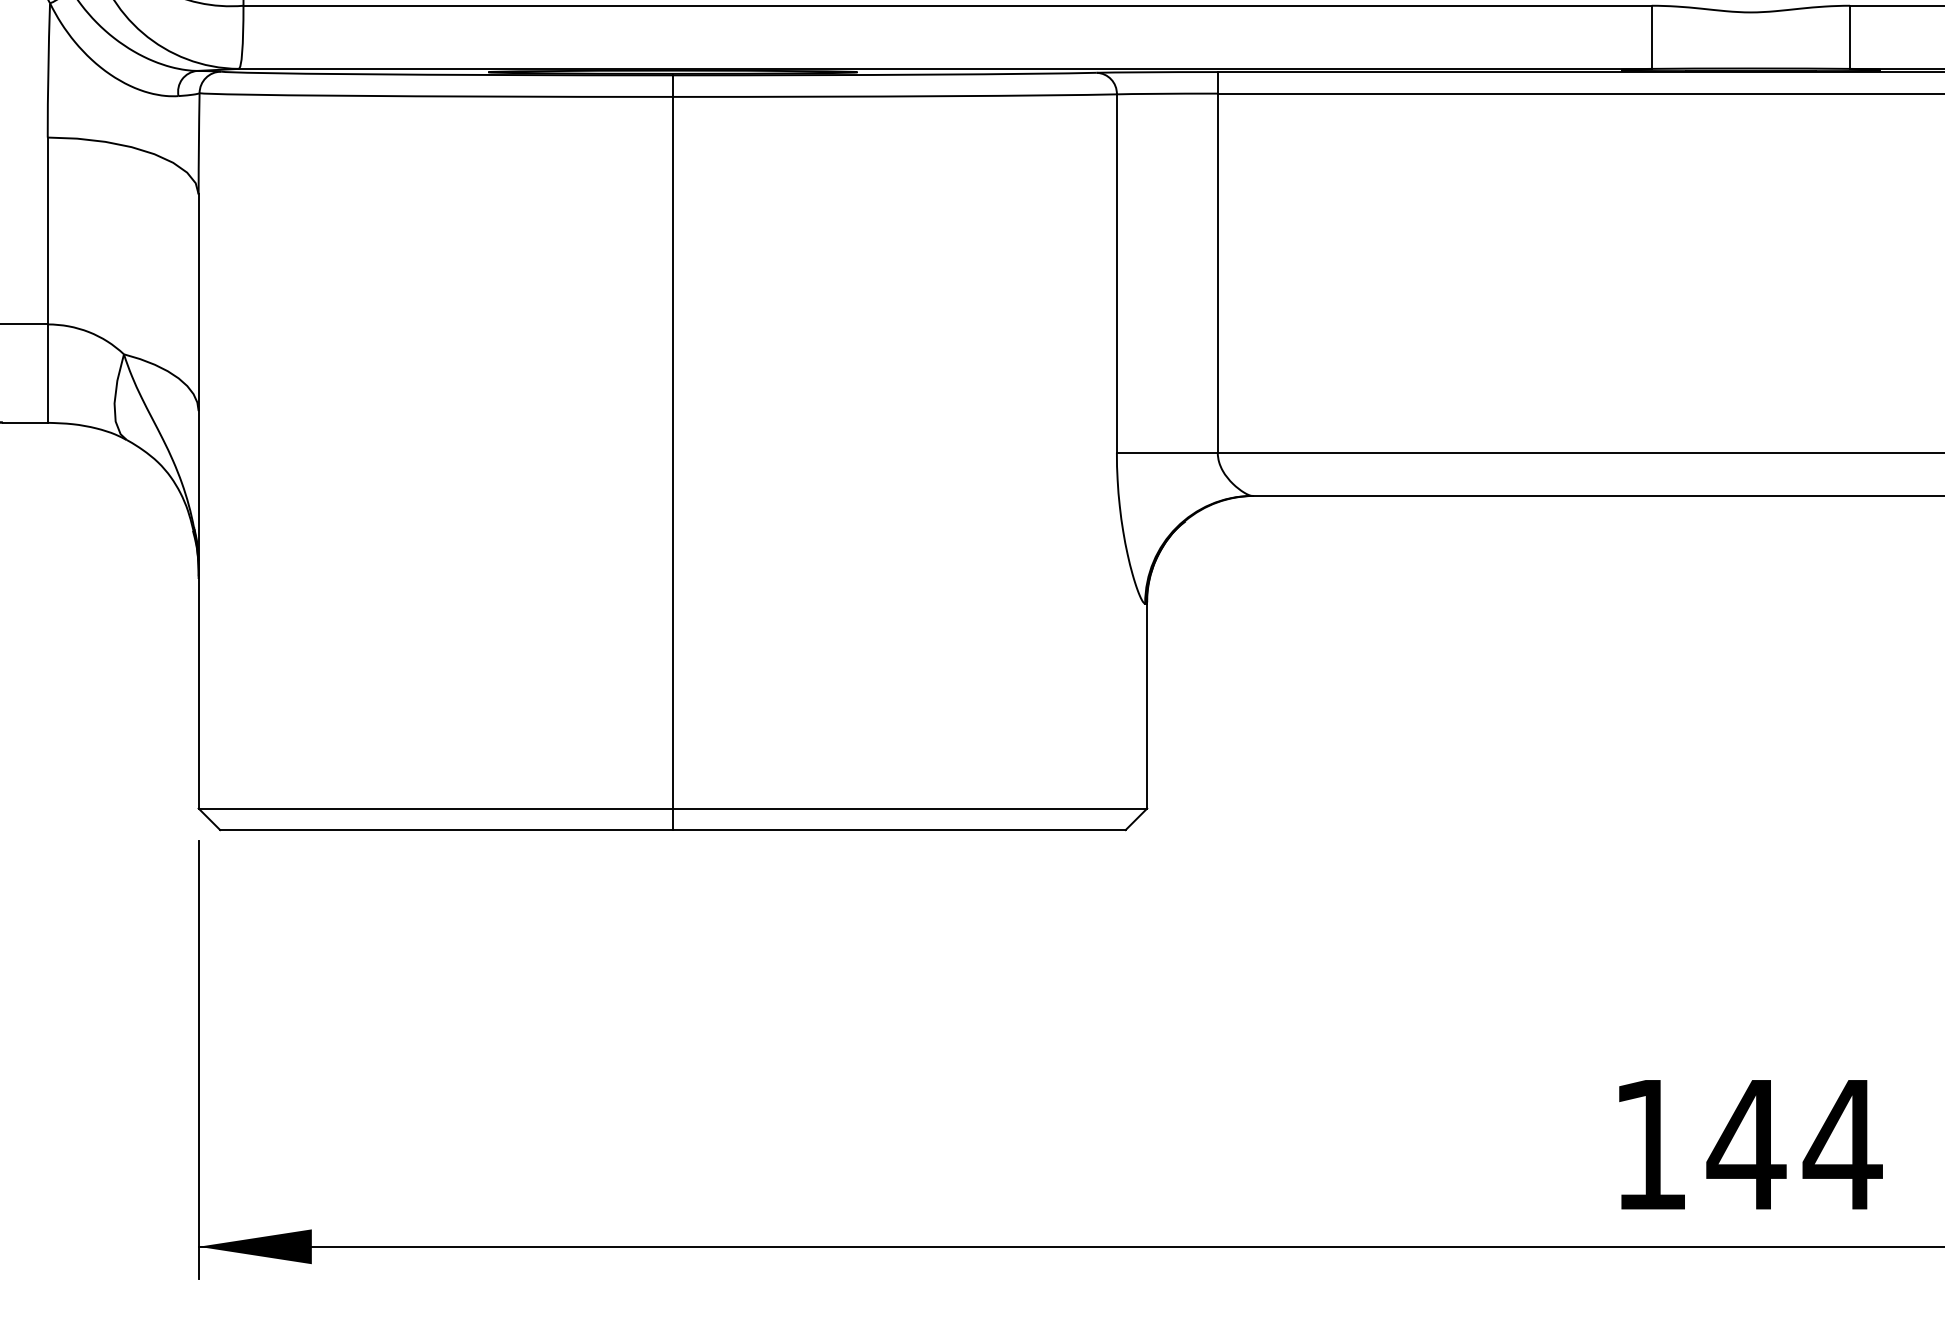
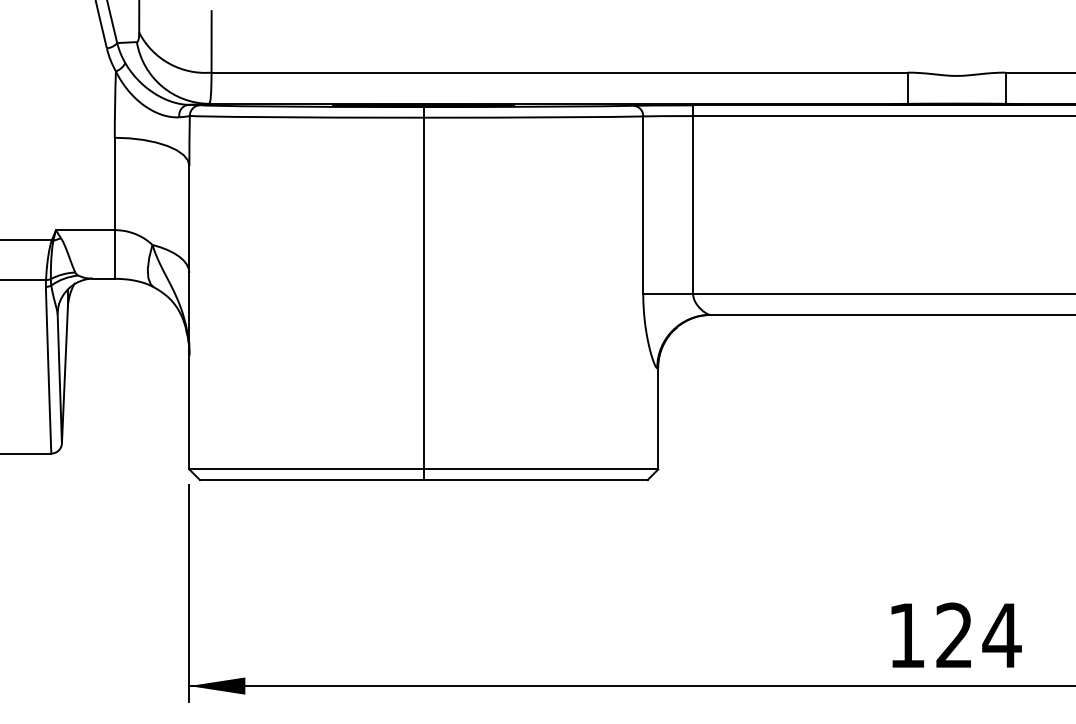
text: (1746, 1142) -> (954, 634), 144 -> 124

